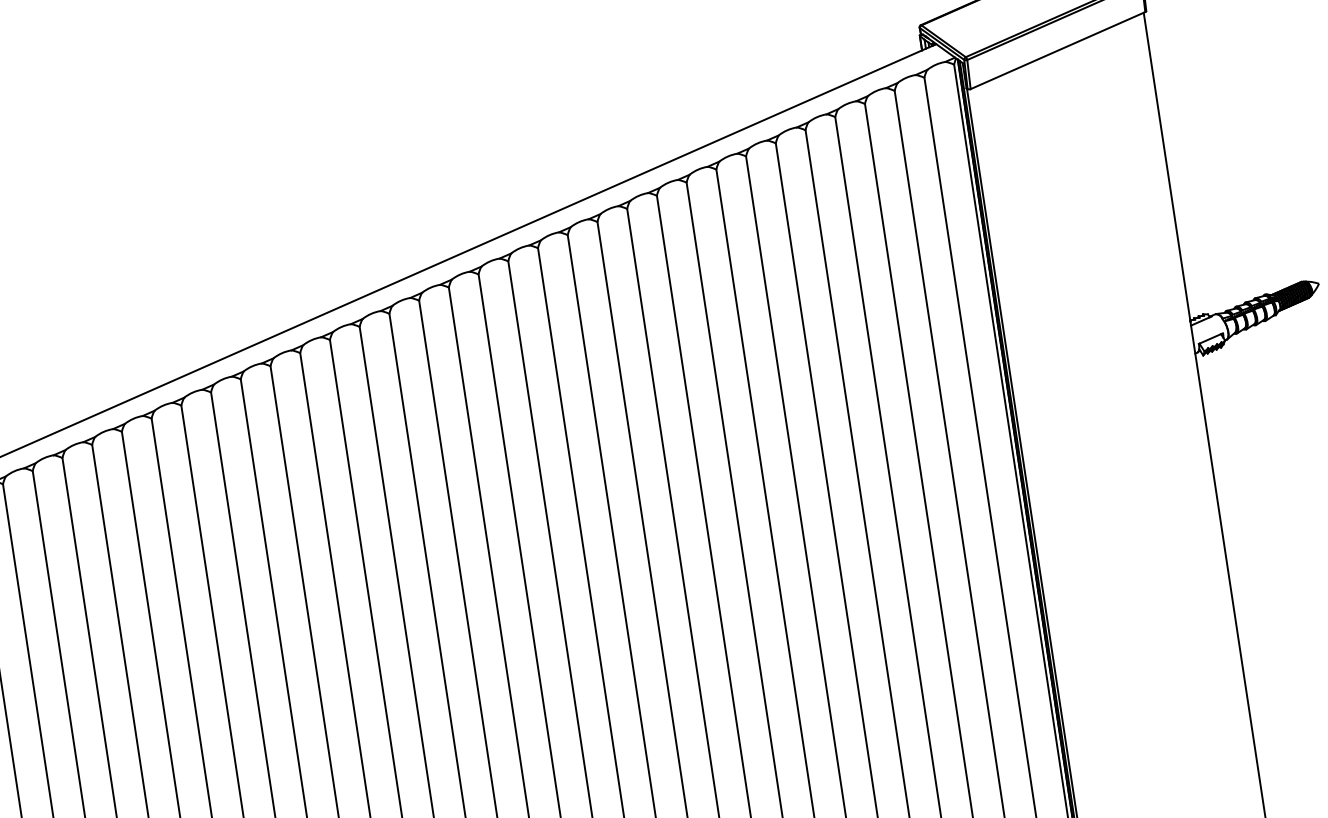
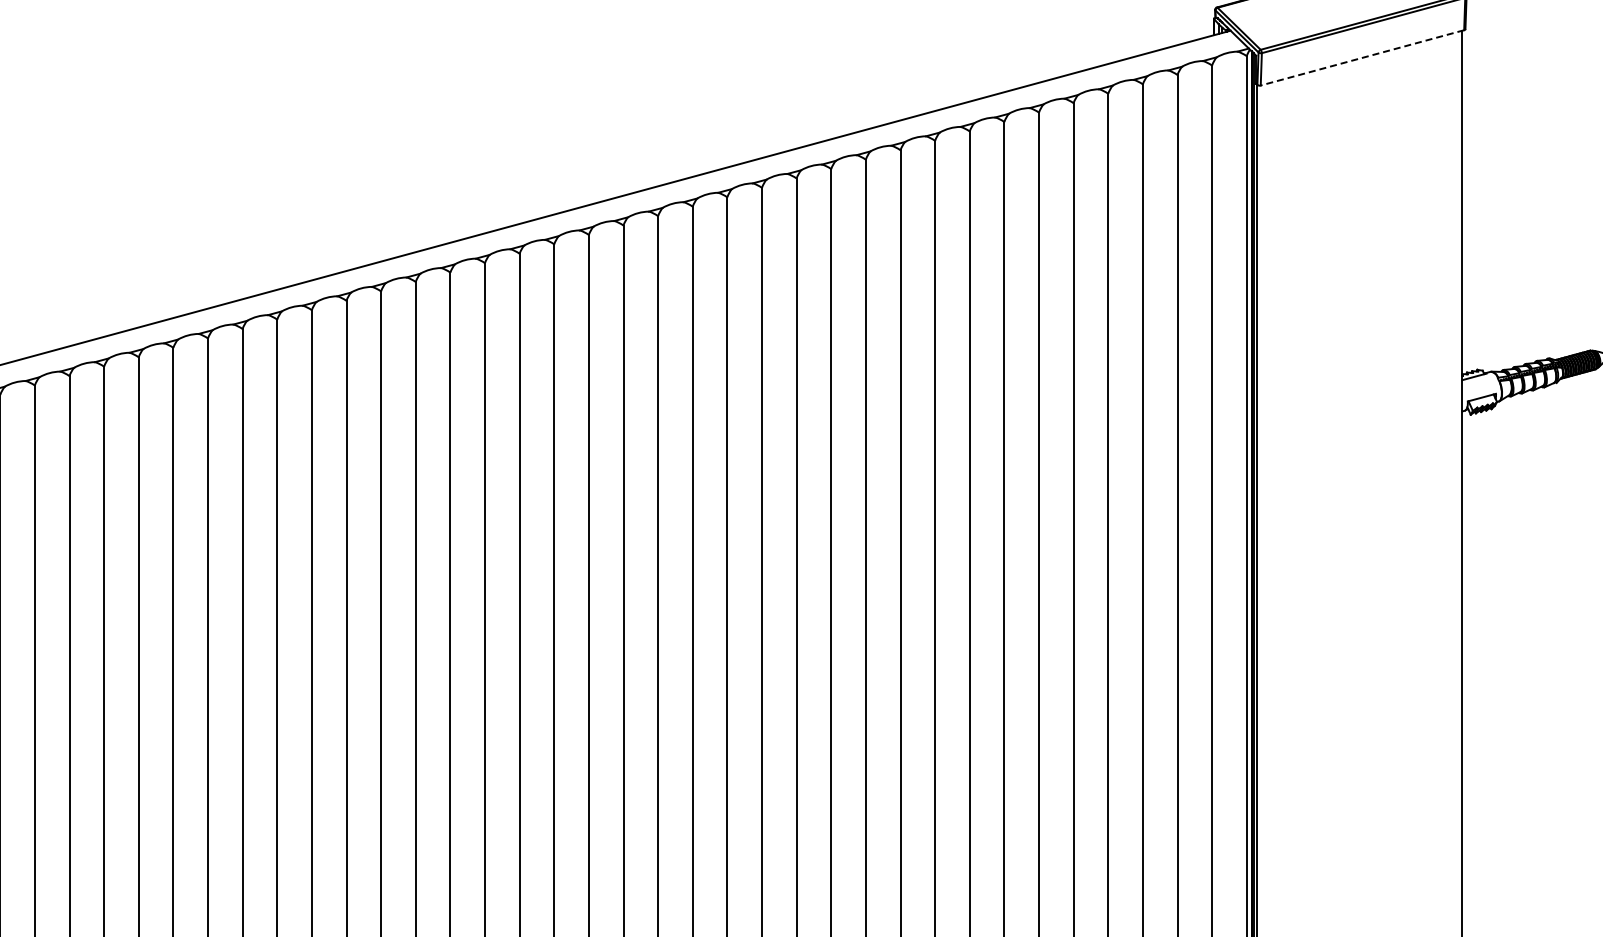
line: (1057, 51) -> (1361, 58), solid -> dashed

